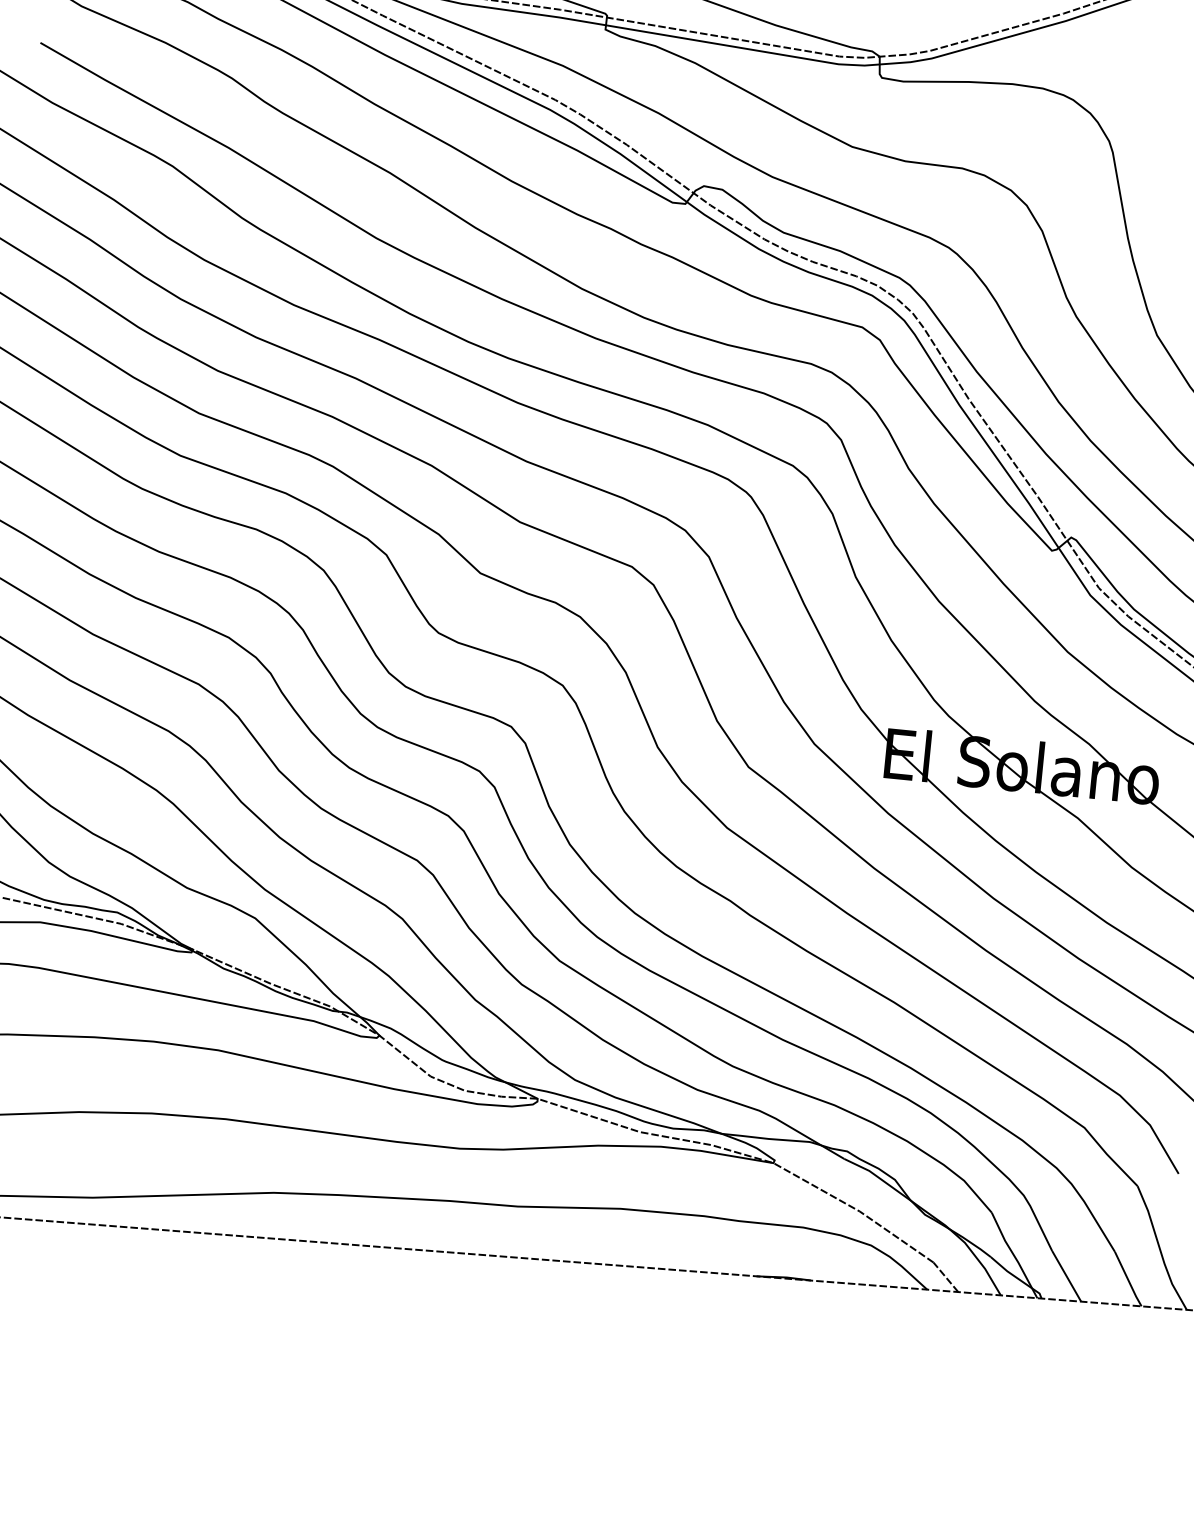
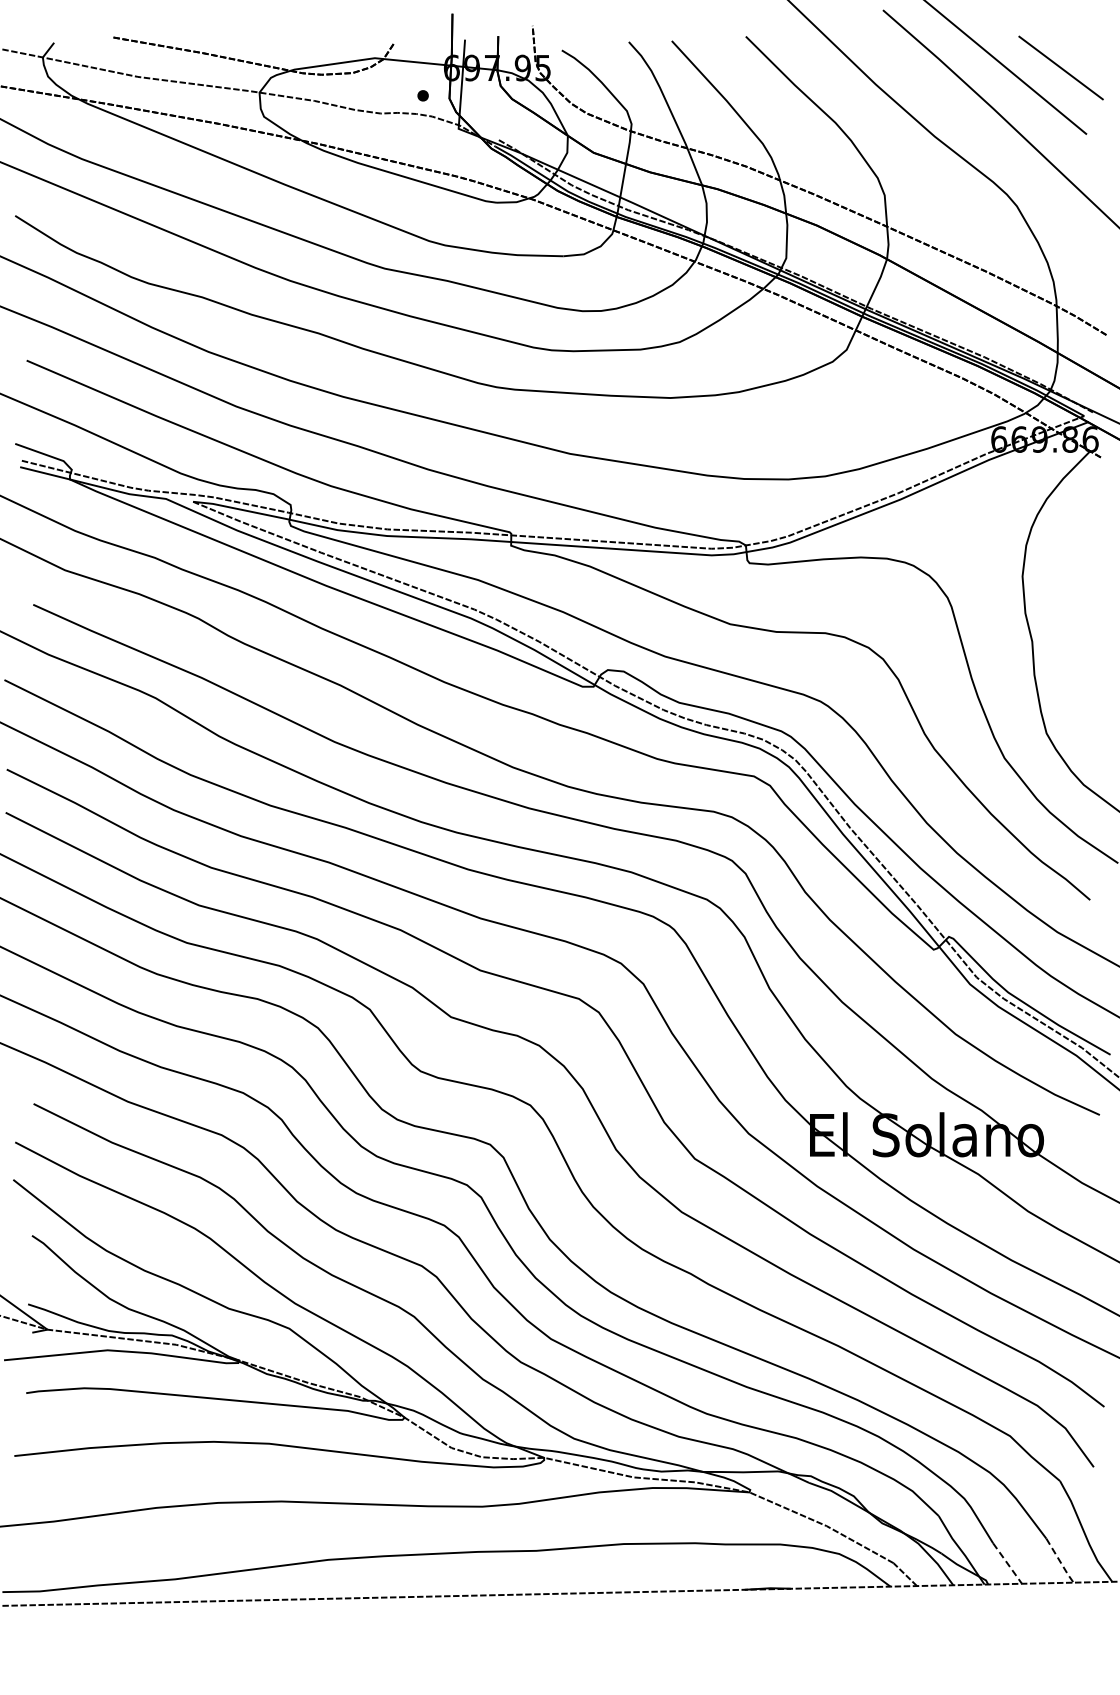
line: (1066, 1276) -> (1007, 1563), solid -> dashed
line: (1128, 1280) -> (1060, 1561), solid -> dashed

